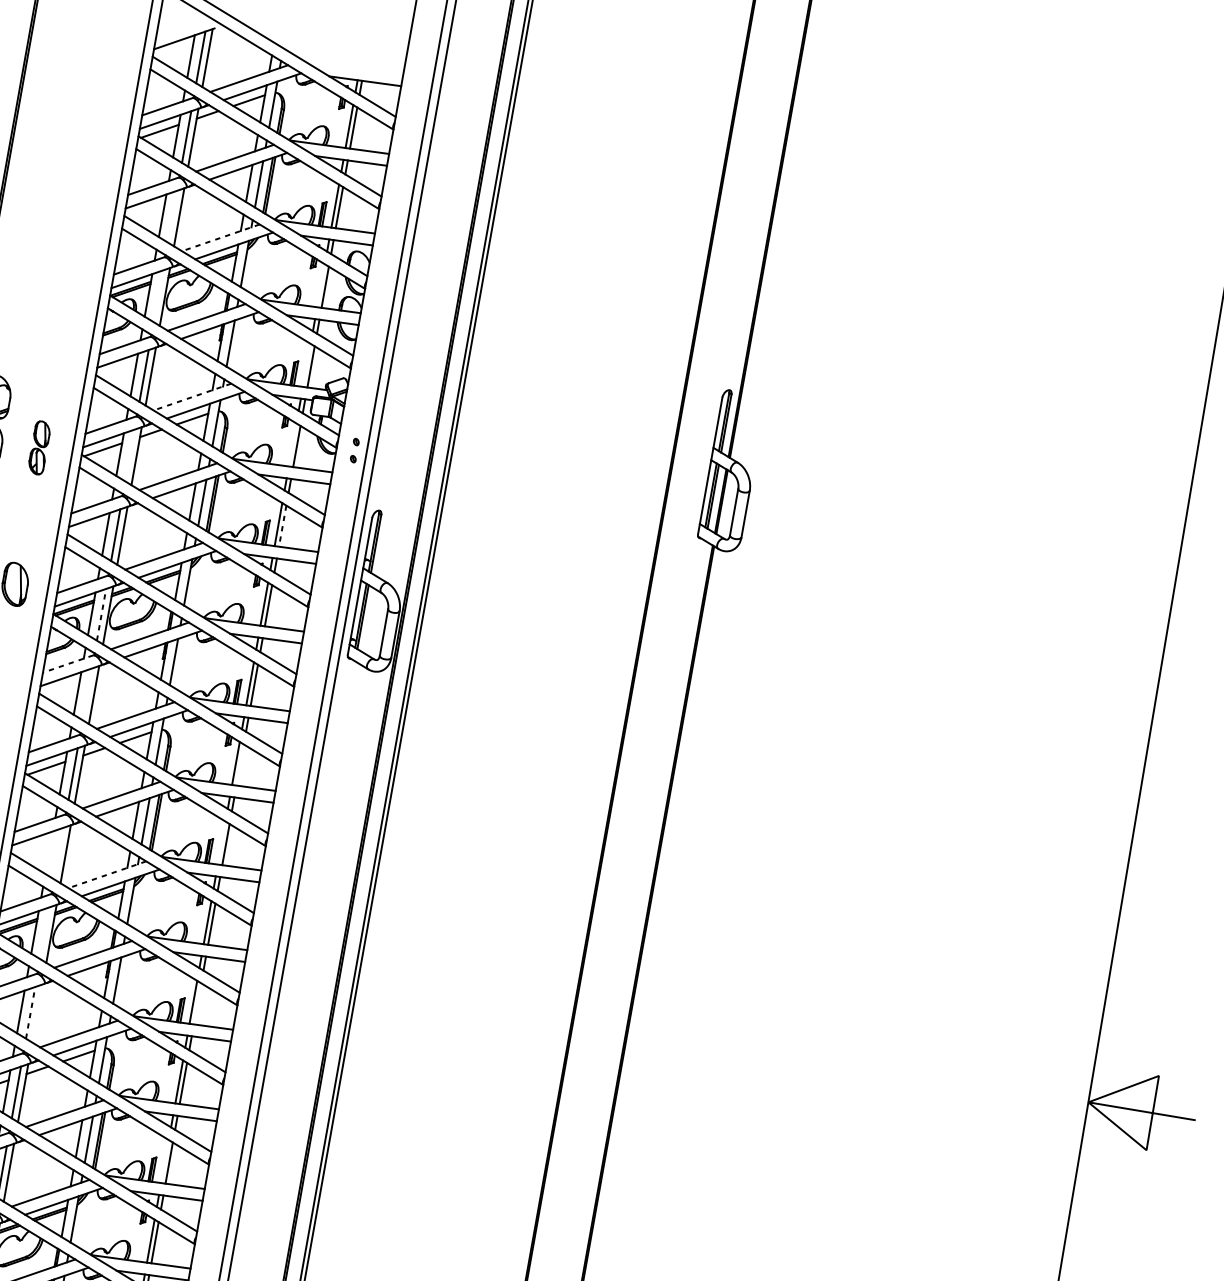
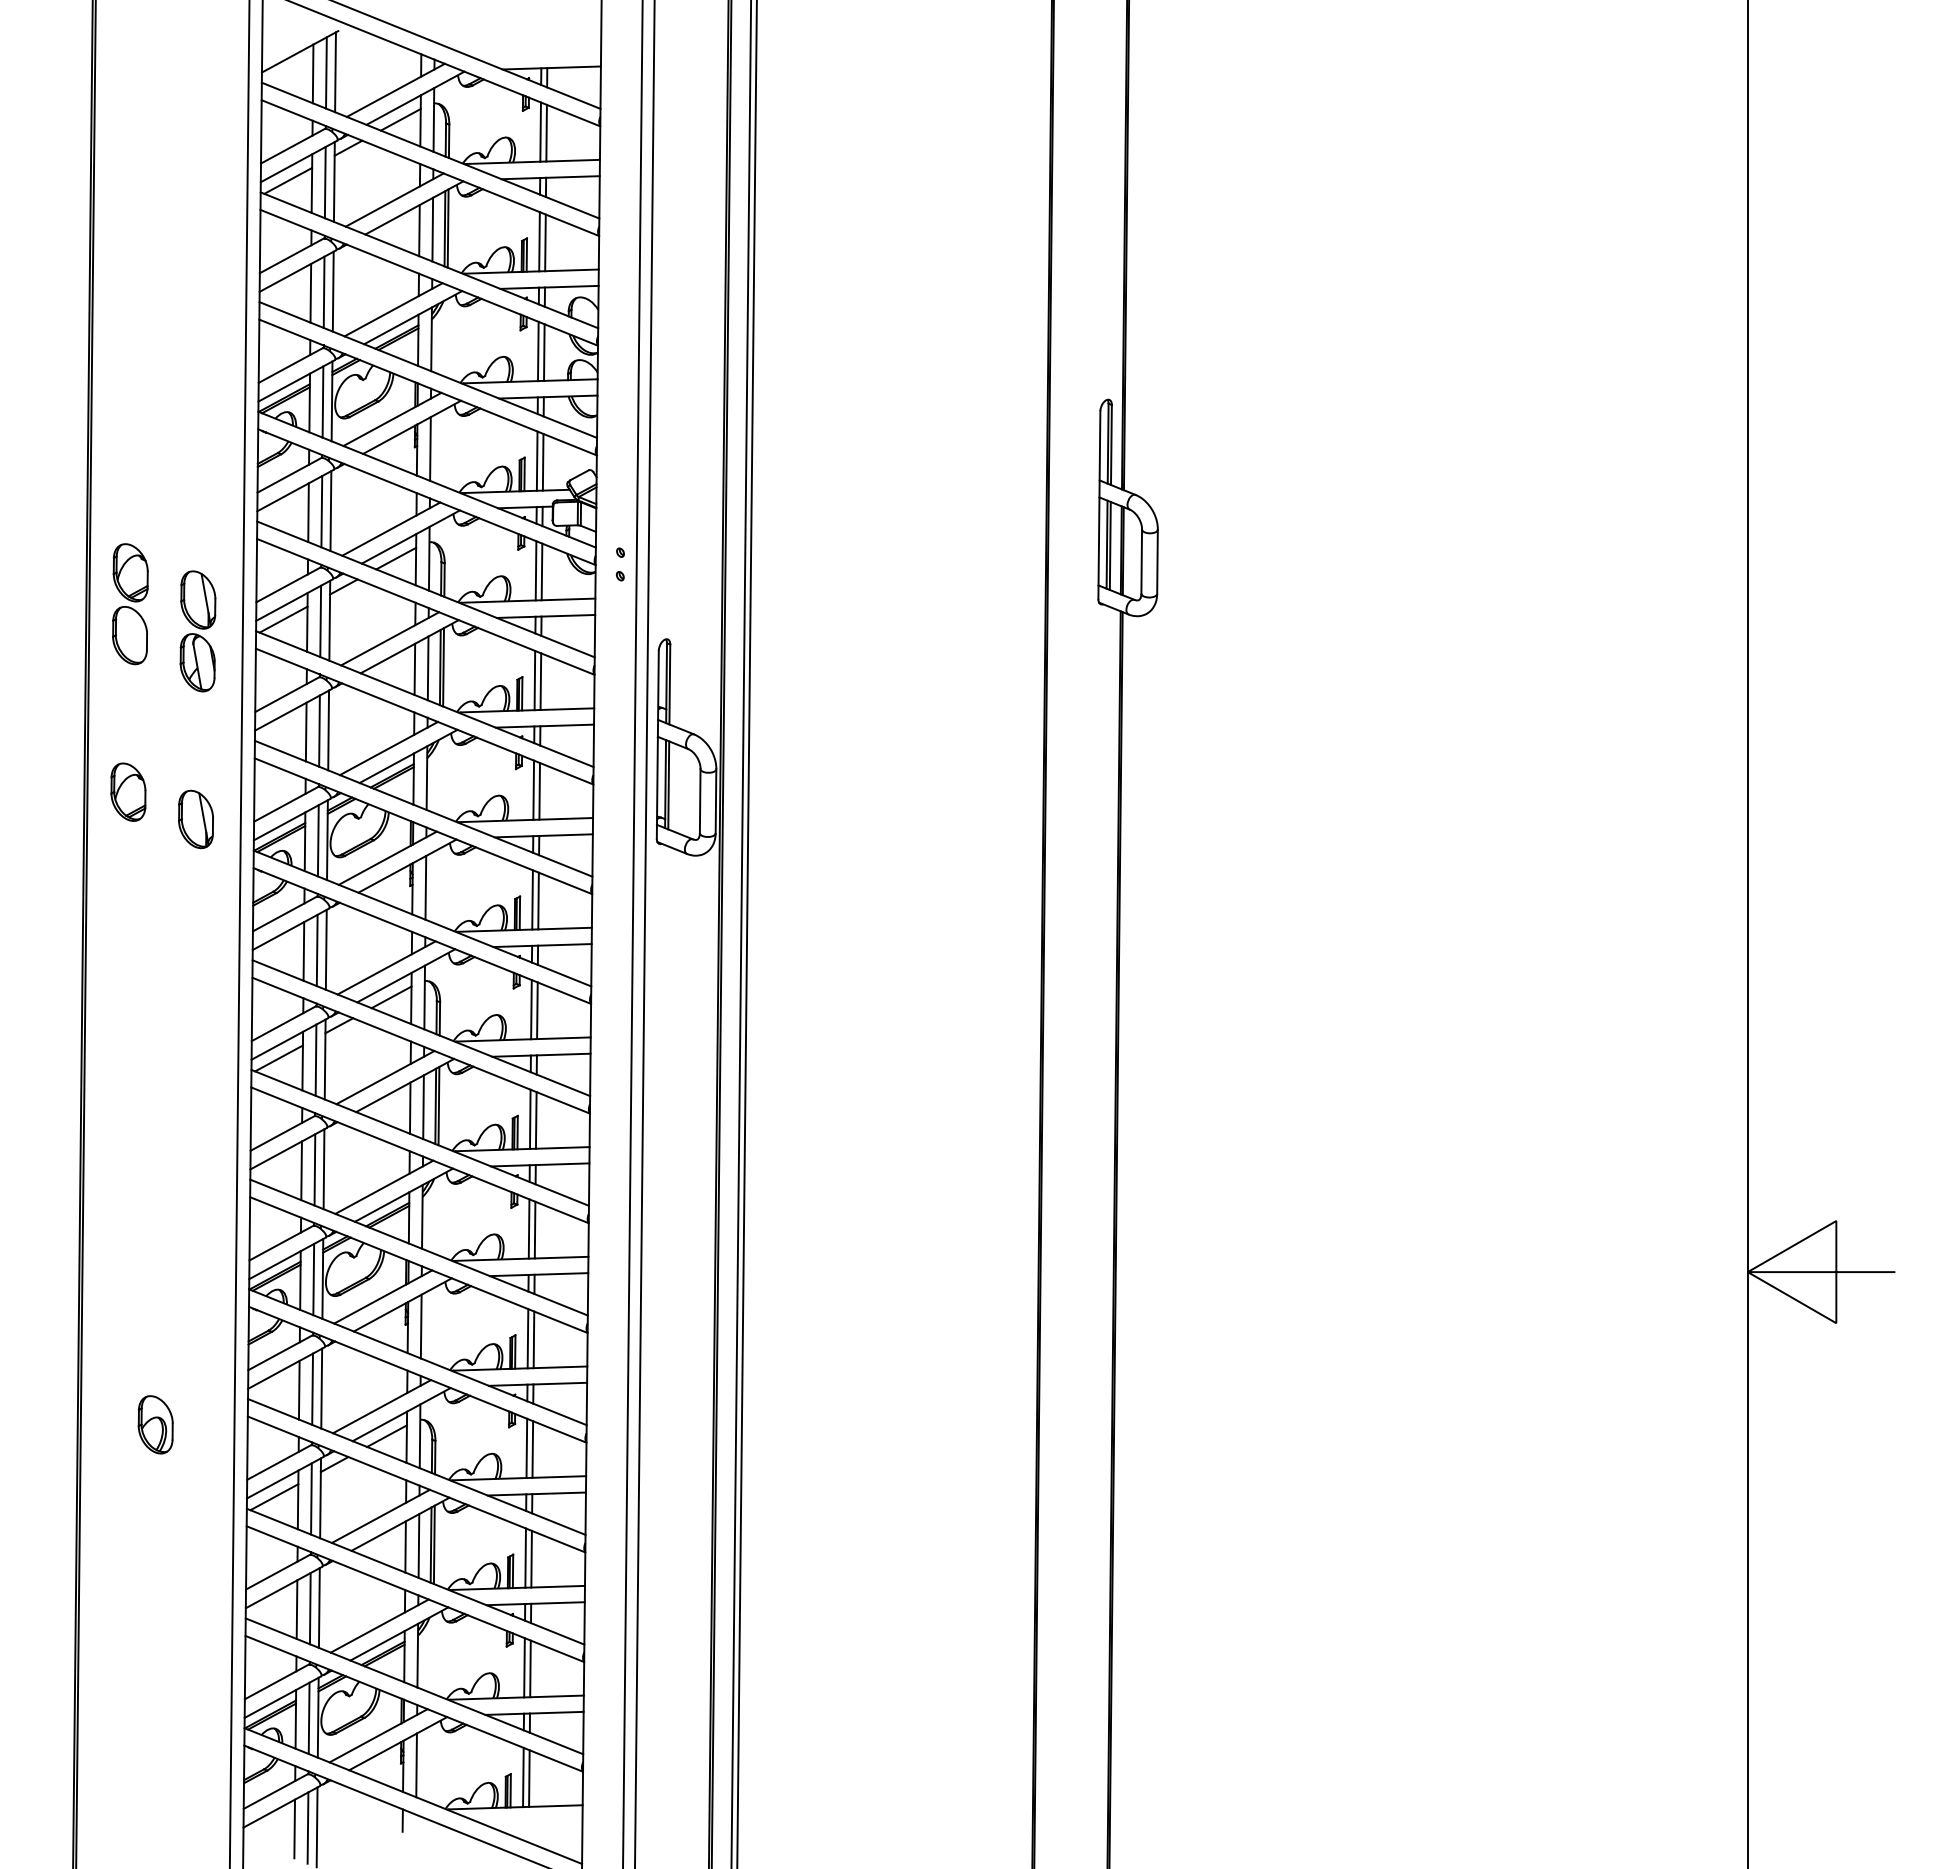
line: (172, 216) -> (323, 291), added
line: (220, 237) -> (393, 309), dashed -> solid
line: (321, 285) -> (538, 351), added
line: (158, 295) -> (322, 401), added
line: (306, 364) -> (536, 460), added
line: (192, 397) -> (391, 529), dashed -> solid
line: (292, 444) -> (535, 570), added
part: (39, 447) -> (197, 631), size x1.67
line: (129, 455) -> (320, 621), added
line: (282, 526) -> (540, 682), dashed -> solid
line: (101, 614) -> (318, 840), dashed -> solid
line: (67, 664) -> (284, 914), dashed -> solid
line: (86, 694) -> (316, 950), added
line: (240, 764) -> (537, 1010), added
line: (222, 842) -> (530, 1118), added
line: (49, 852) -> (301, 1170), added
line: (58, 853) -> (314, 1169), added
line: (107, 874) -> (384, 1187), dashed -> solid
line: (44, 933) -> (313, 1279), added
line: (197, 1003) -> (533, 1339), added
line: (30, 1013) -> (312, 1389), dashed -> solid
line: (37, 1013) -> (321, 1388), added
line: (164, 1161) -> (525, 1557), added

